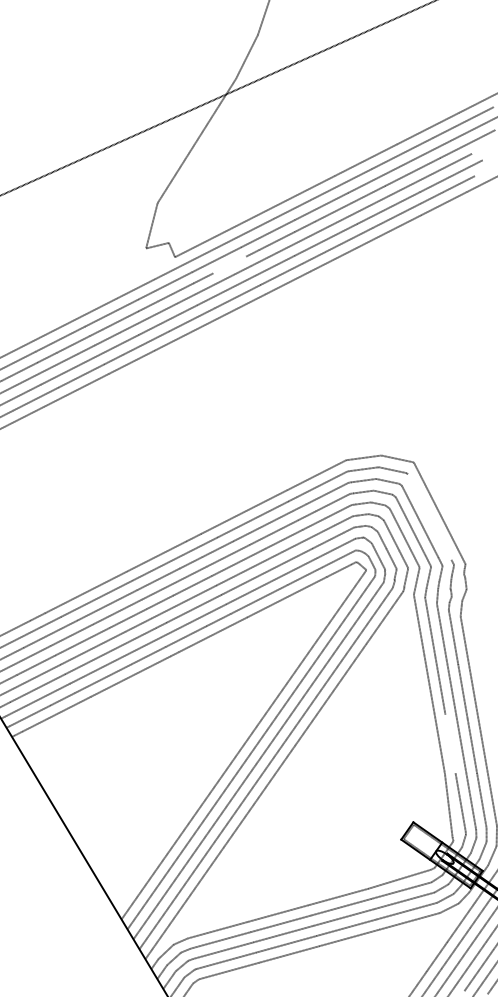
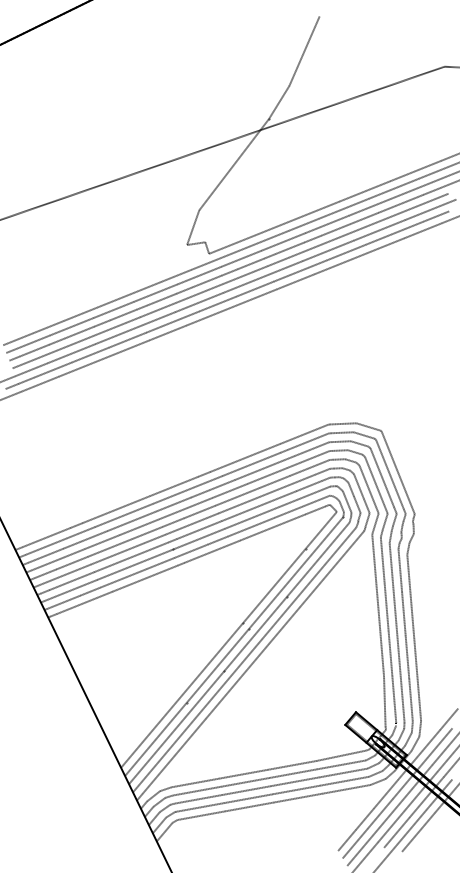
line: (228, 264) -> (250, 263), added
line: (430, 516) -> (390, 474), added
line: (450, 743) -> (390, 653), added

